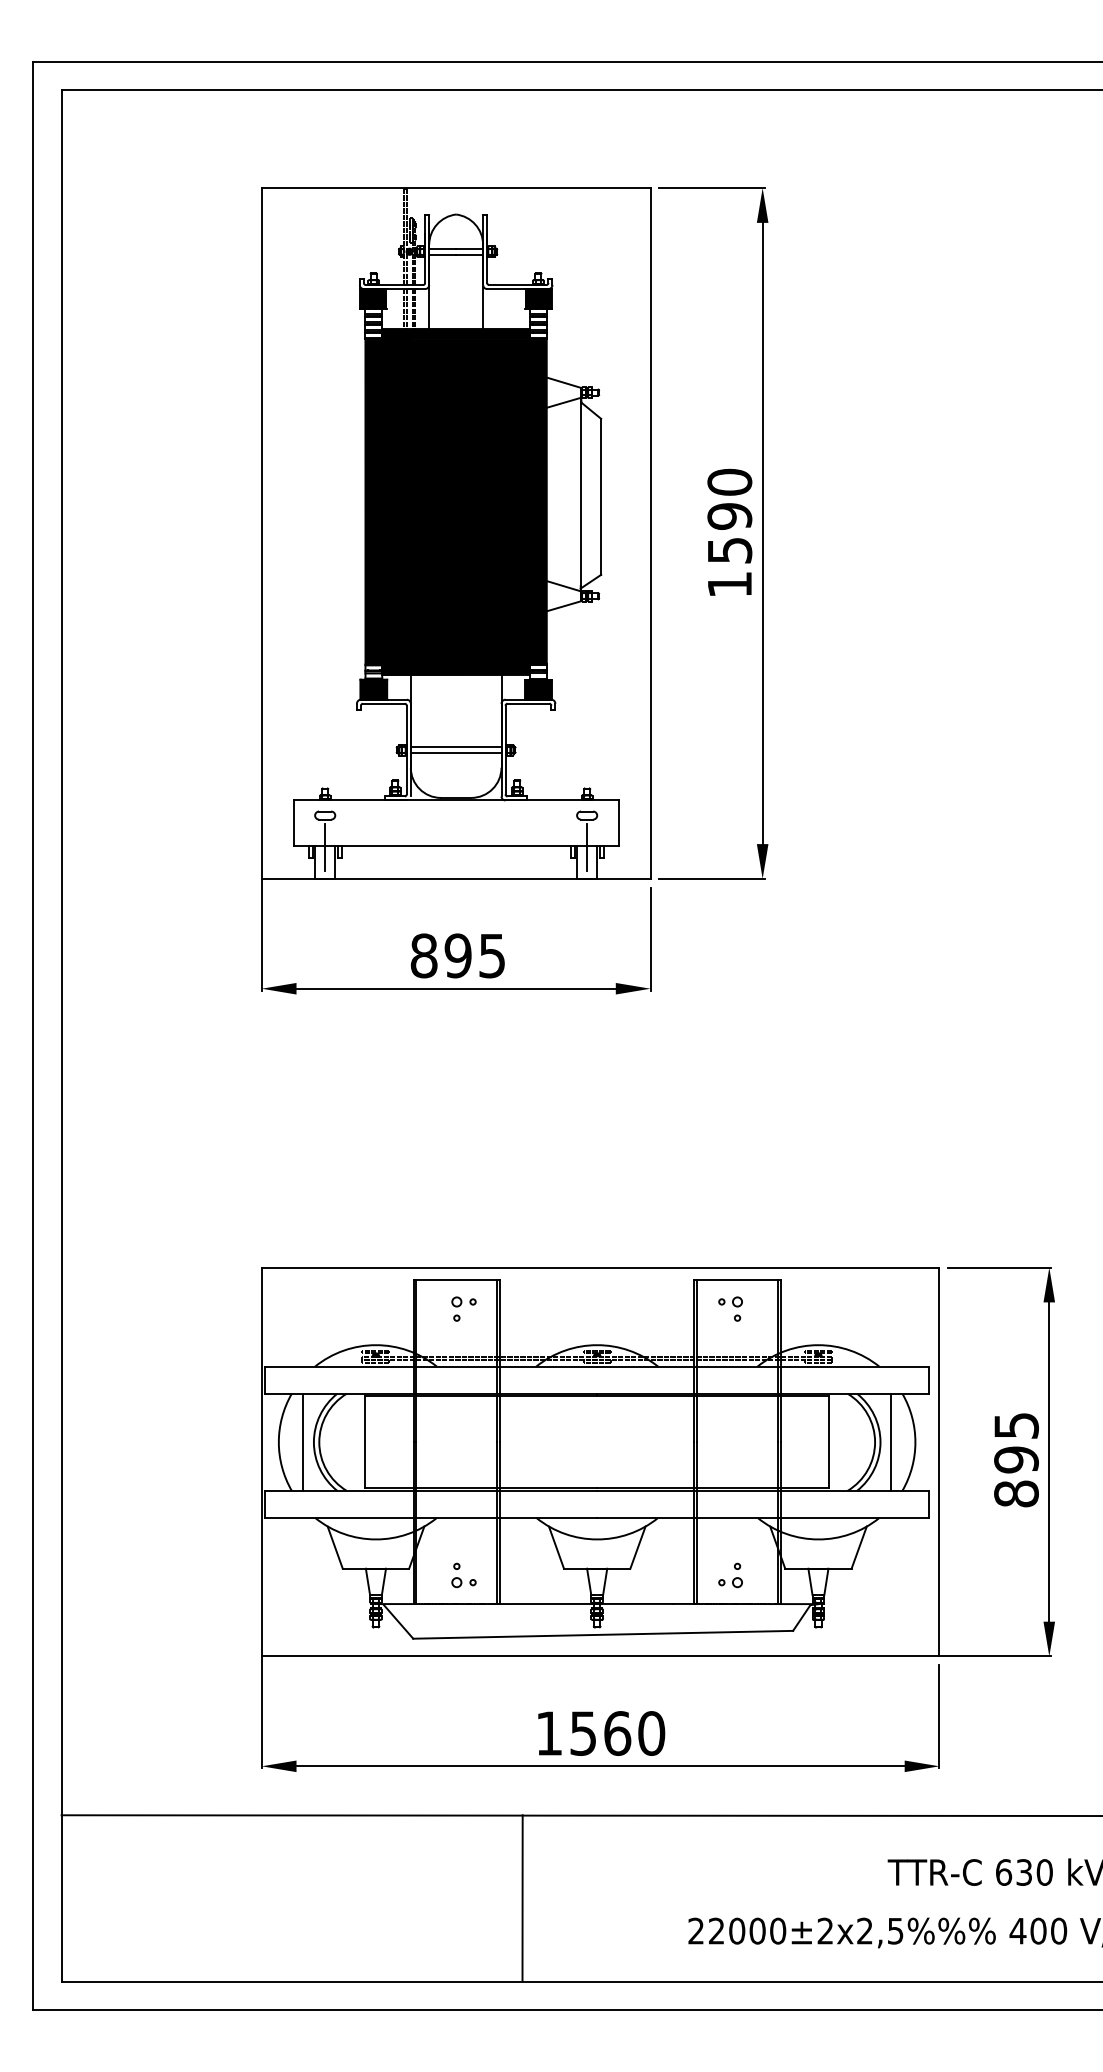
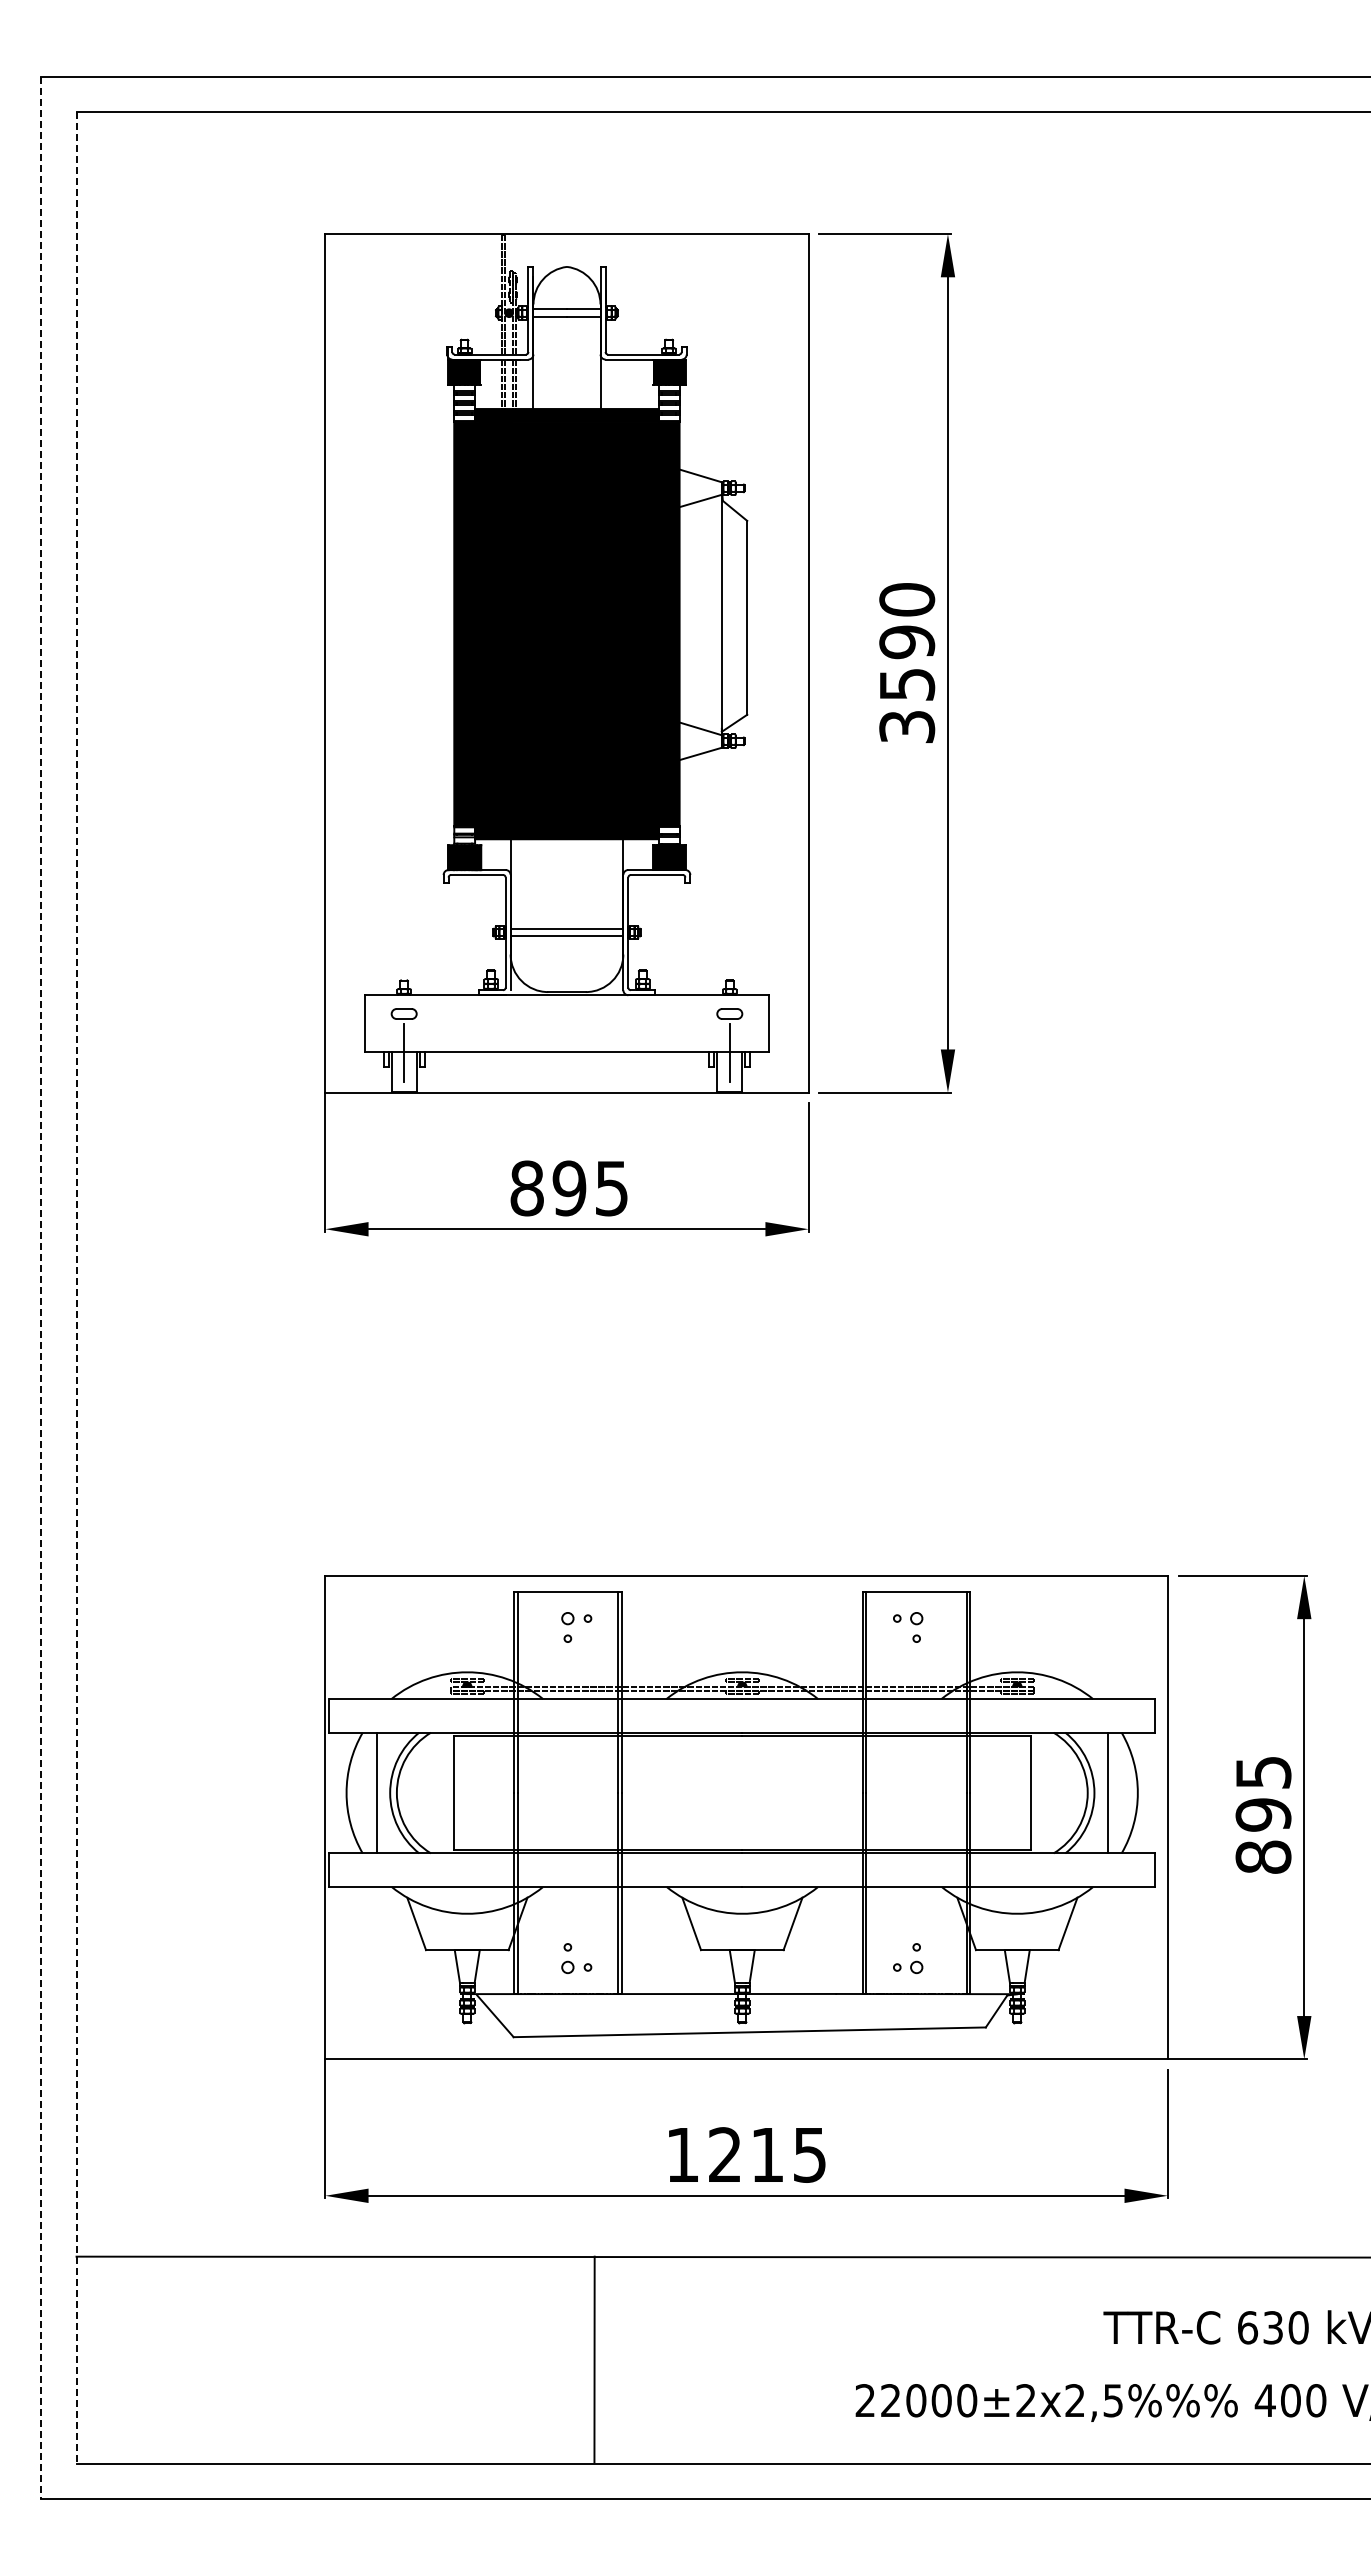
text: (730, 585) -> (907, 727), 1590 -> 3590
line: (32, 1035) -> (40, 1287), solid -> dashed
line: (61, 1035) -> (76, 1287), solid -> dashed
text: (617, 1733) -> (767, 2154), 1560 -> 1215
line: (522, 1898) -> (594, 2359), moved

